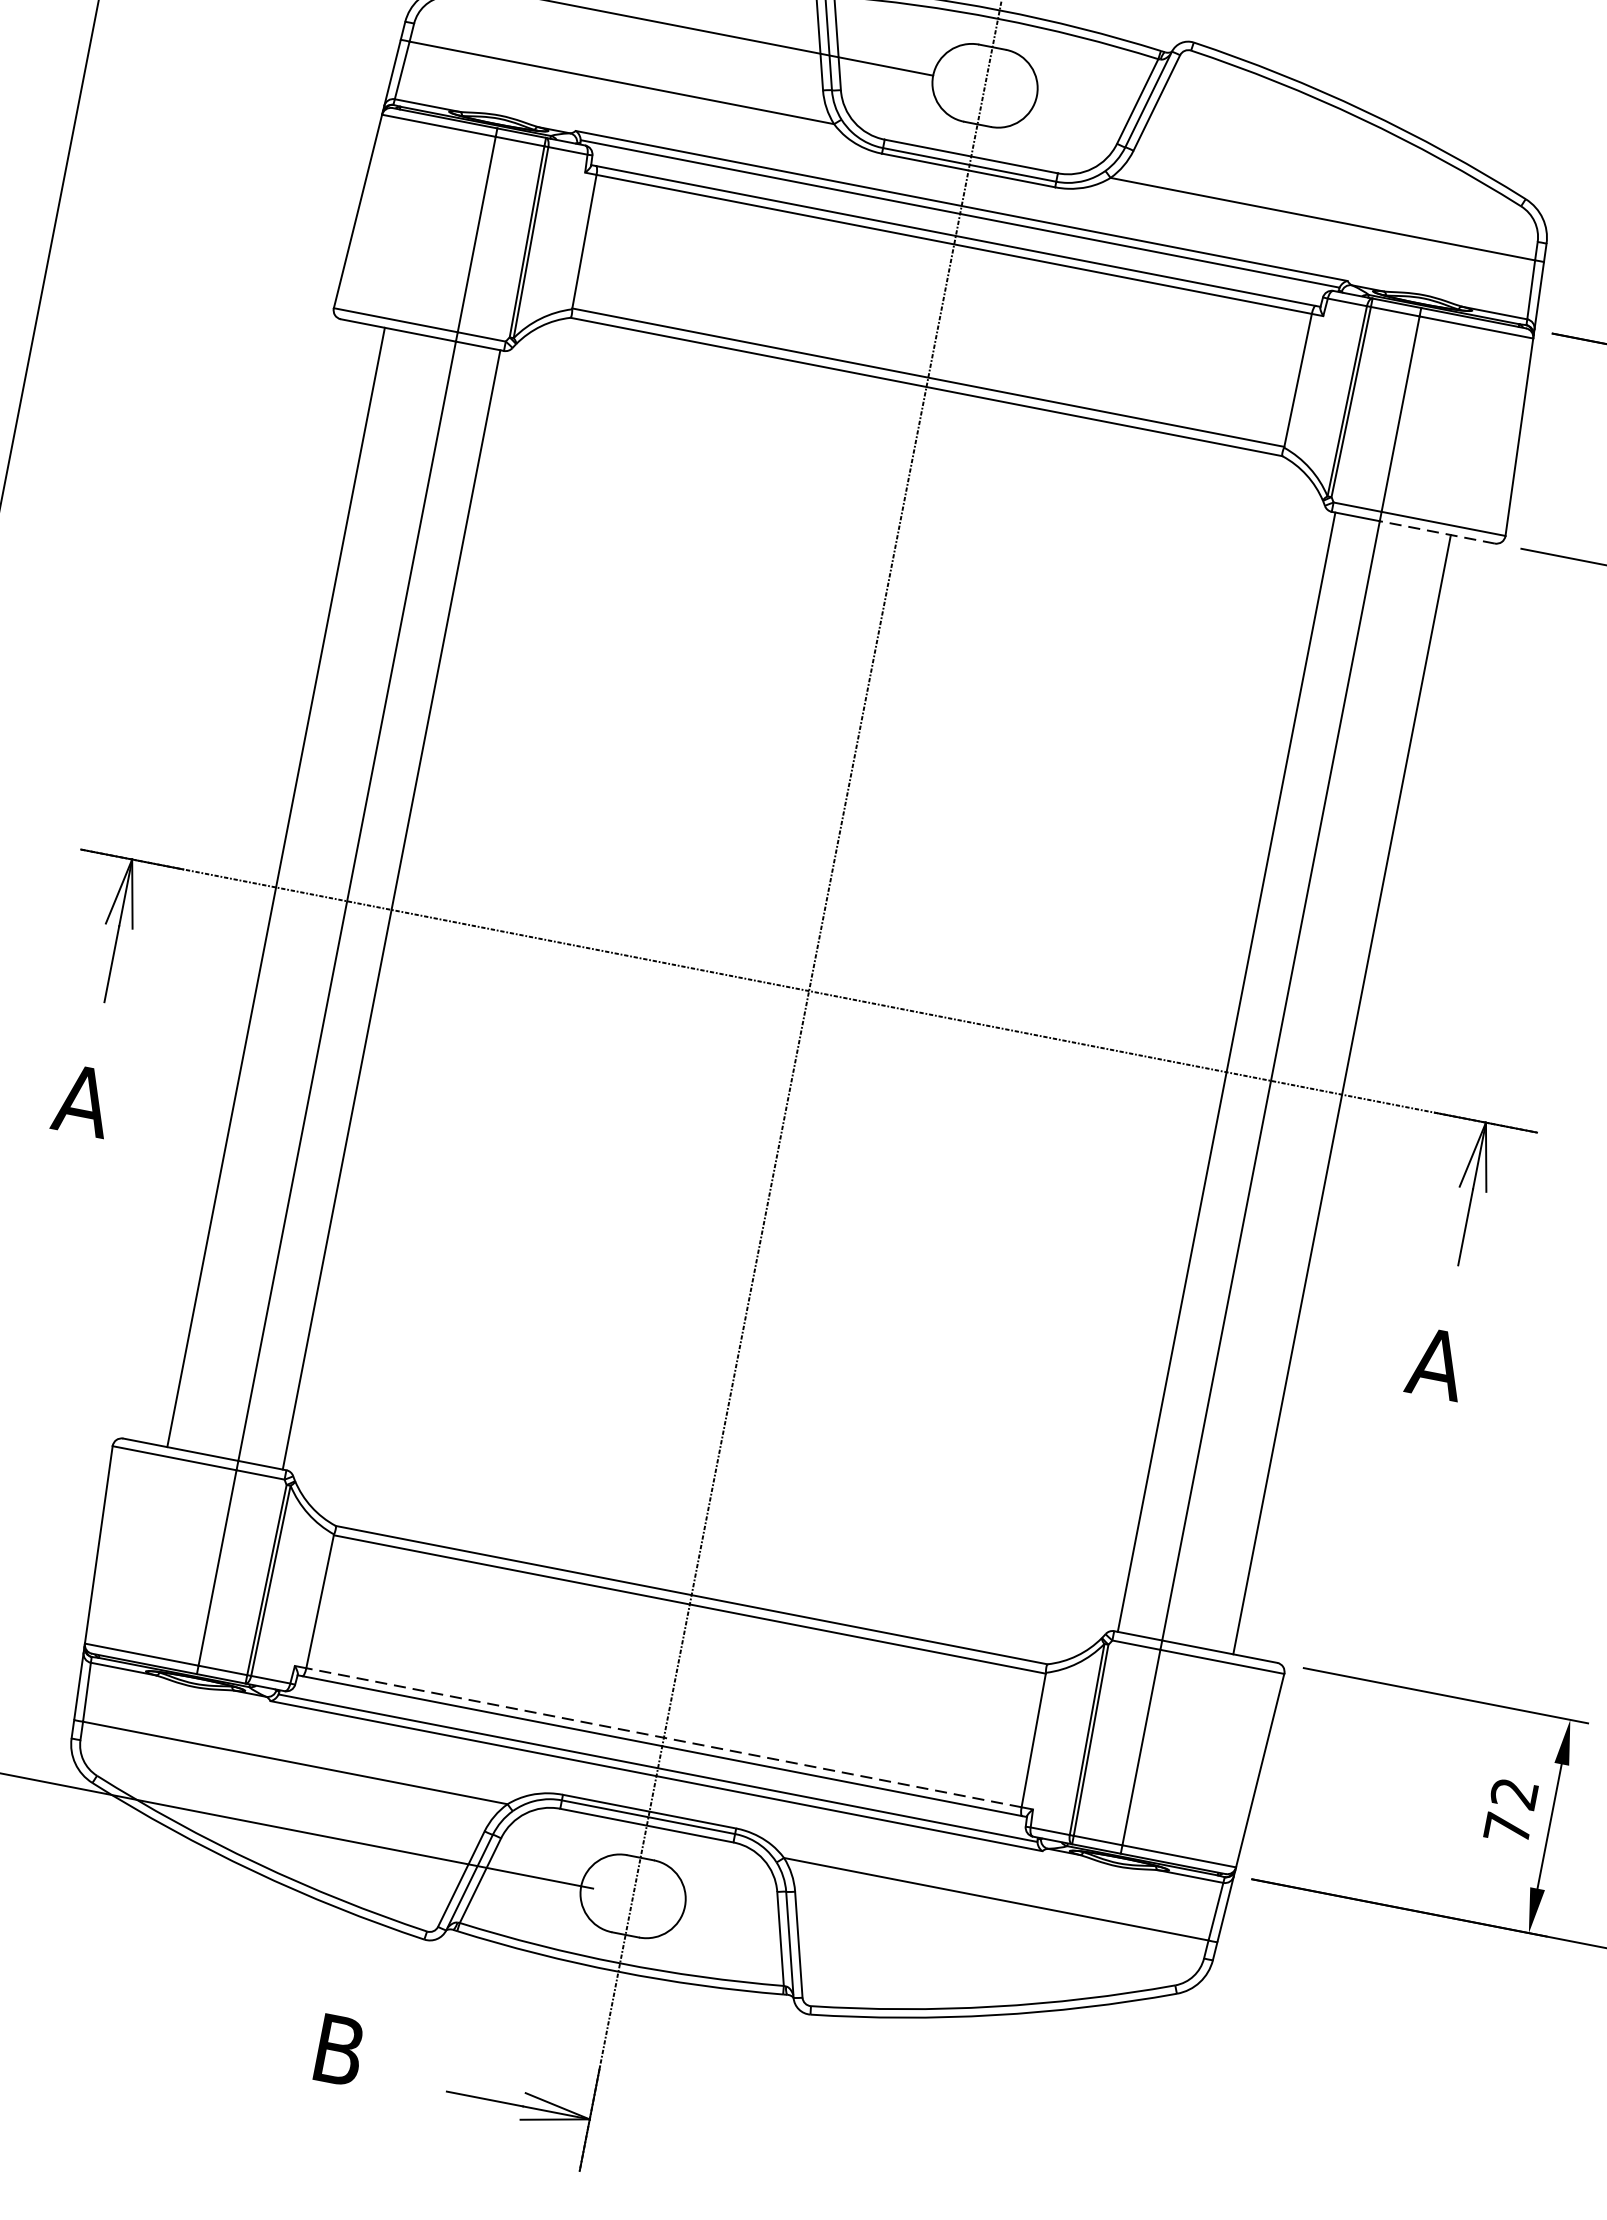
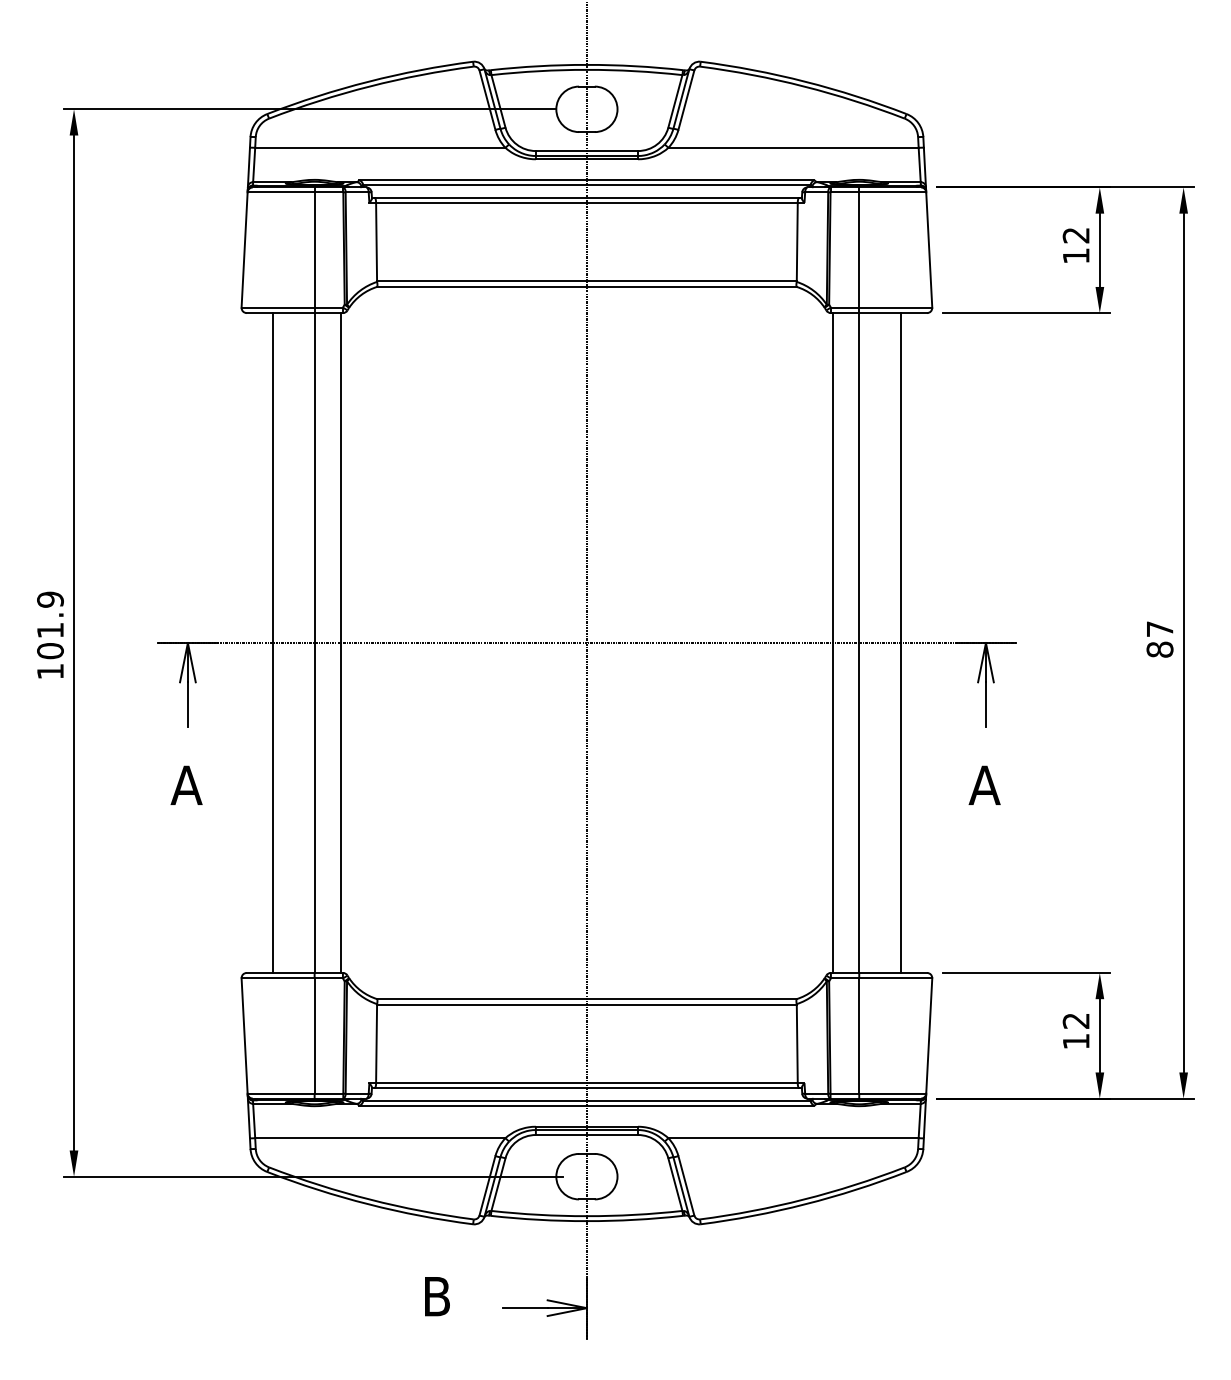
line: (1437, 533) -> (893, 313), dashed -> solid
line: (663, 1738) -> (586, 1083), dashed -> solid
text: (1508, 1828) -> (1076, 1041), 72 -> 12

